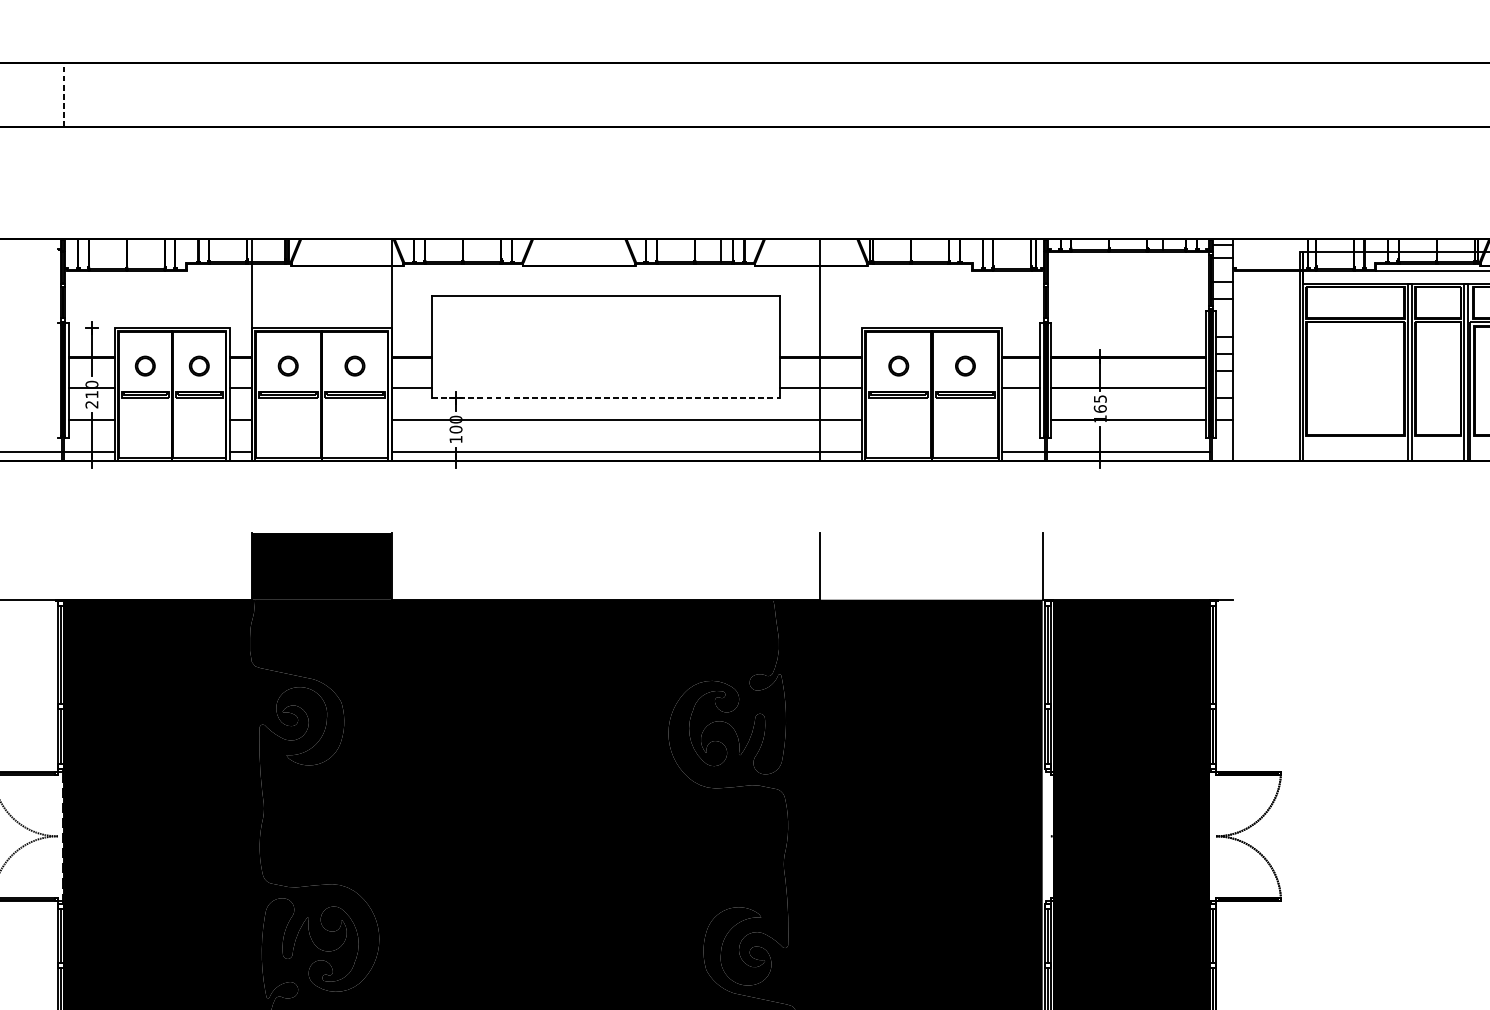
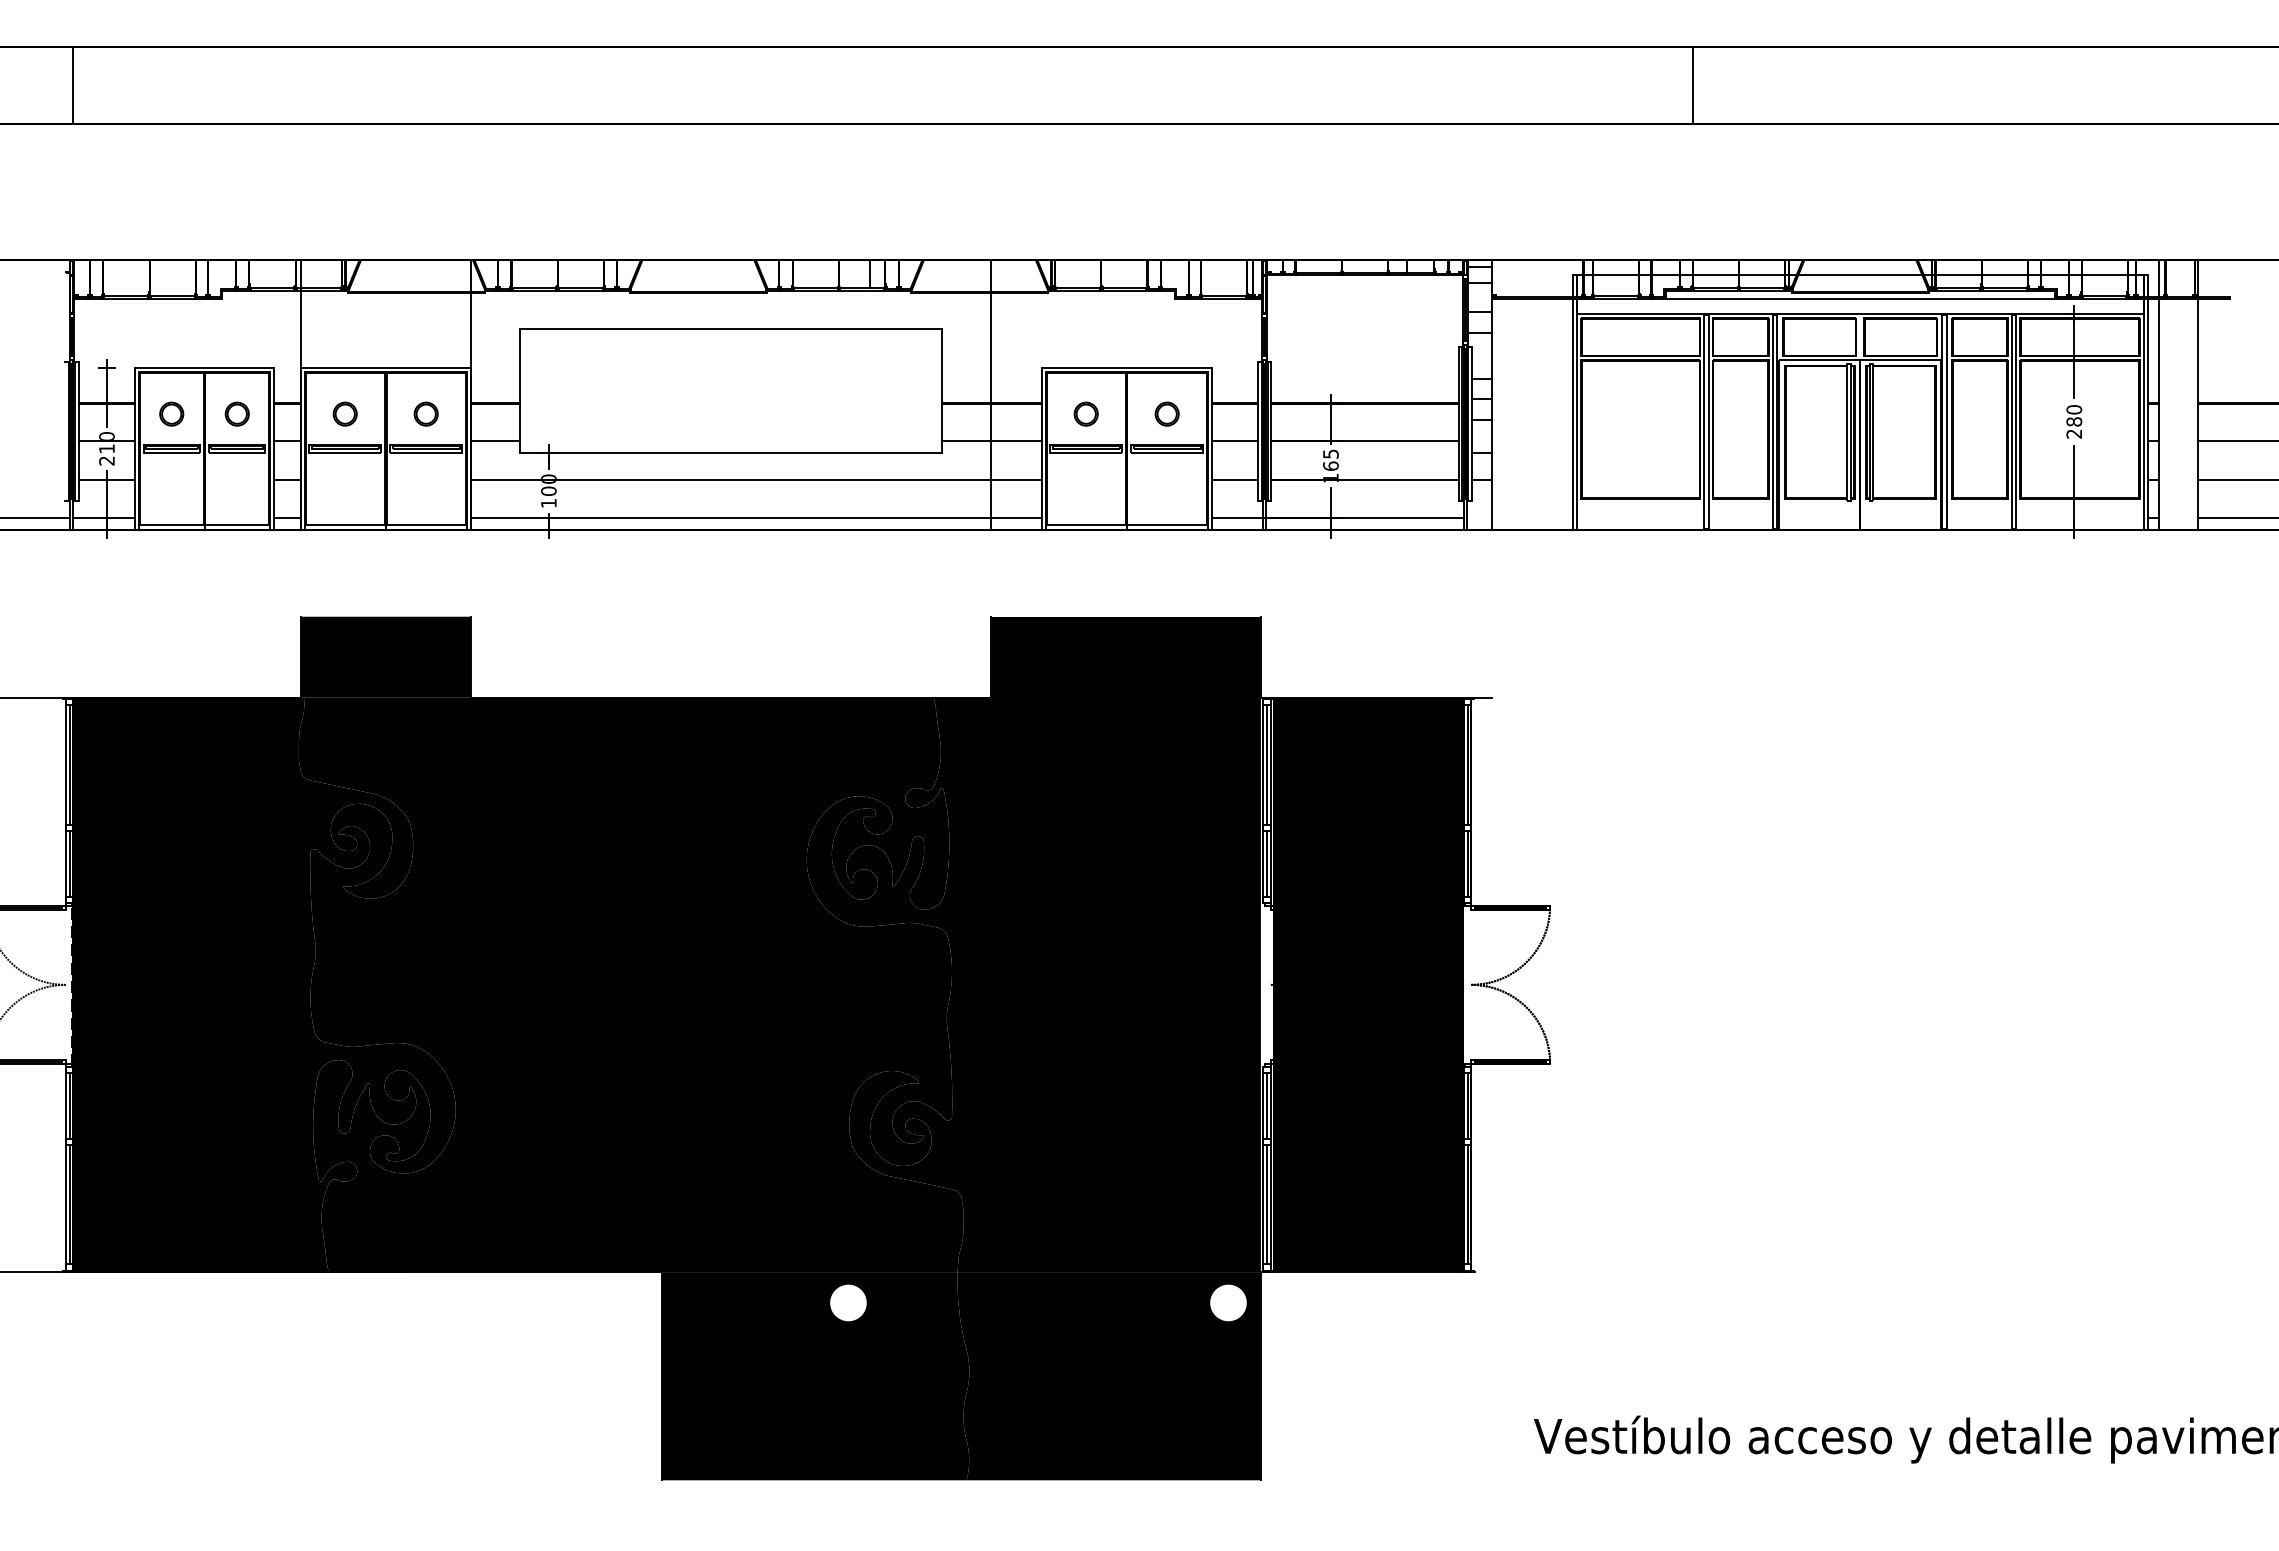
line: (1398, 94) -> (1692, 84), added
line: (64, 95) -> (73, 85), dashed -> solid
line: (605, 397) -> (730, 452), dashed -> solid
line: (1020, 419) -> (1234, 479), added
fill: (931, 565) -> (1125, 656), added

